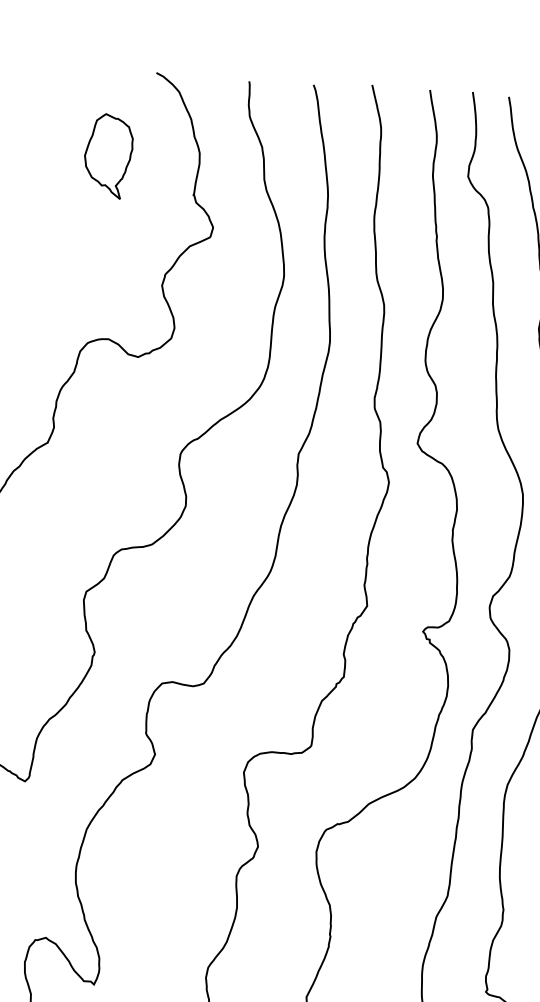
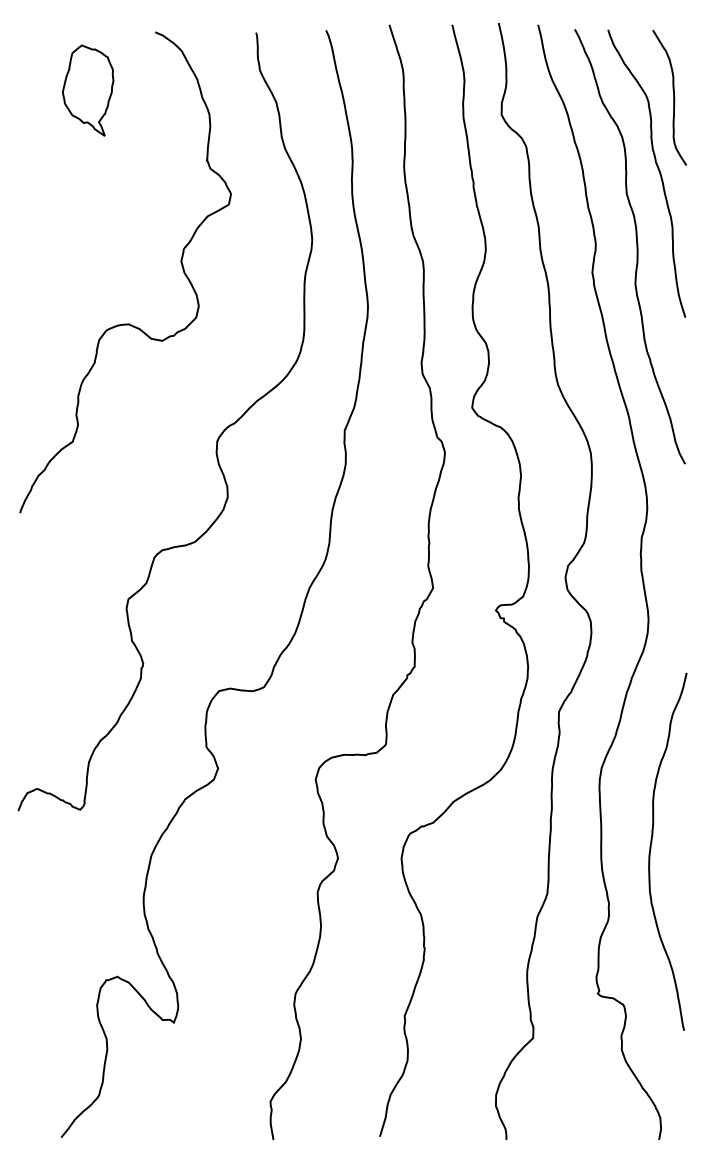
part: (107, 155) -> (87, 90), moved

